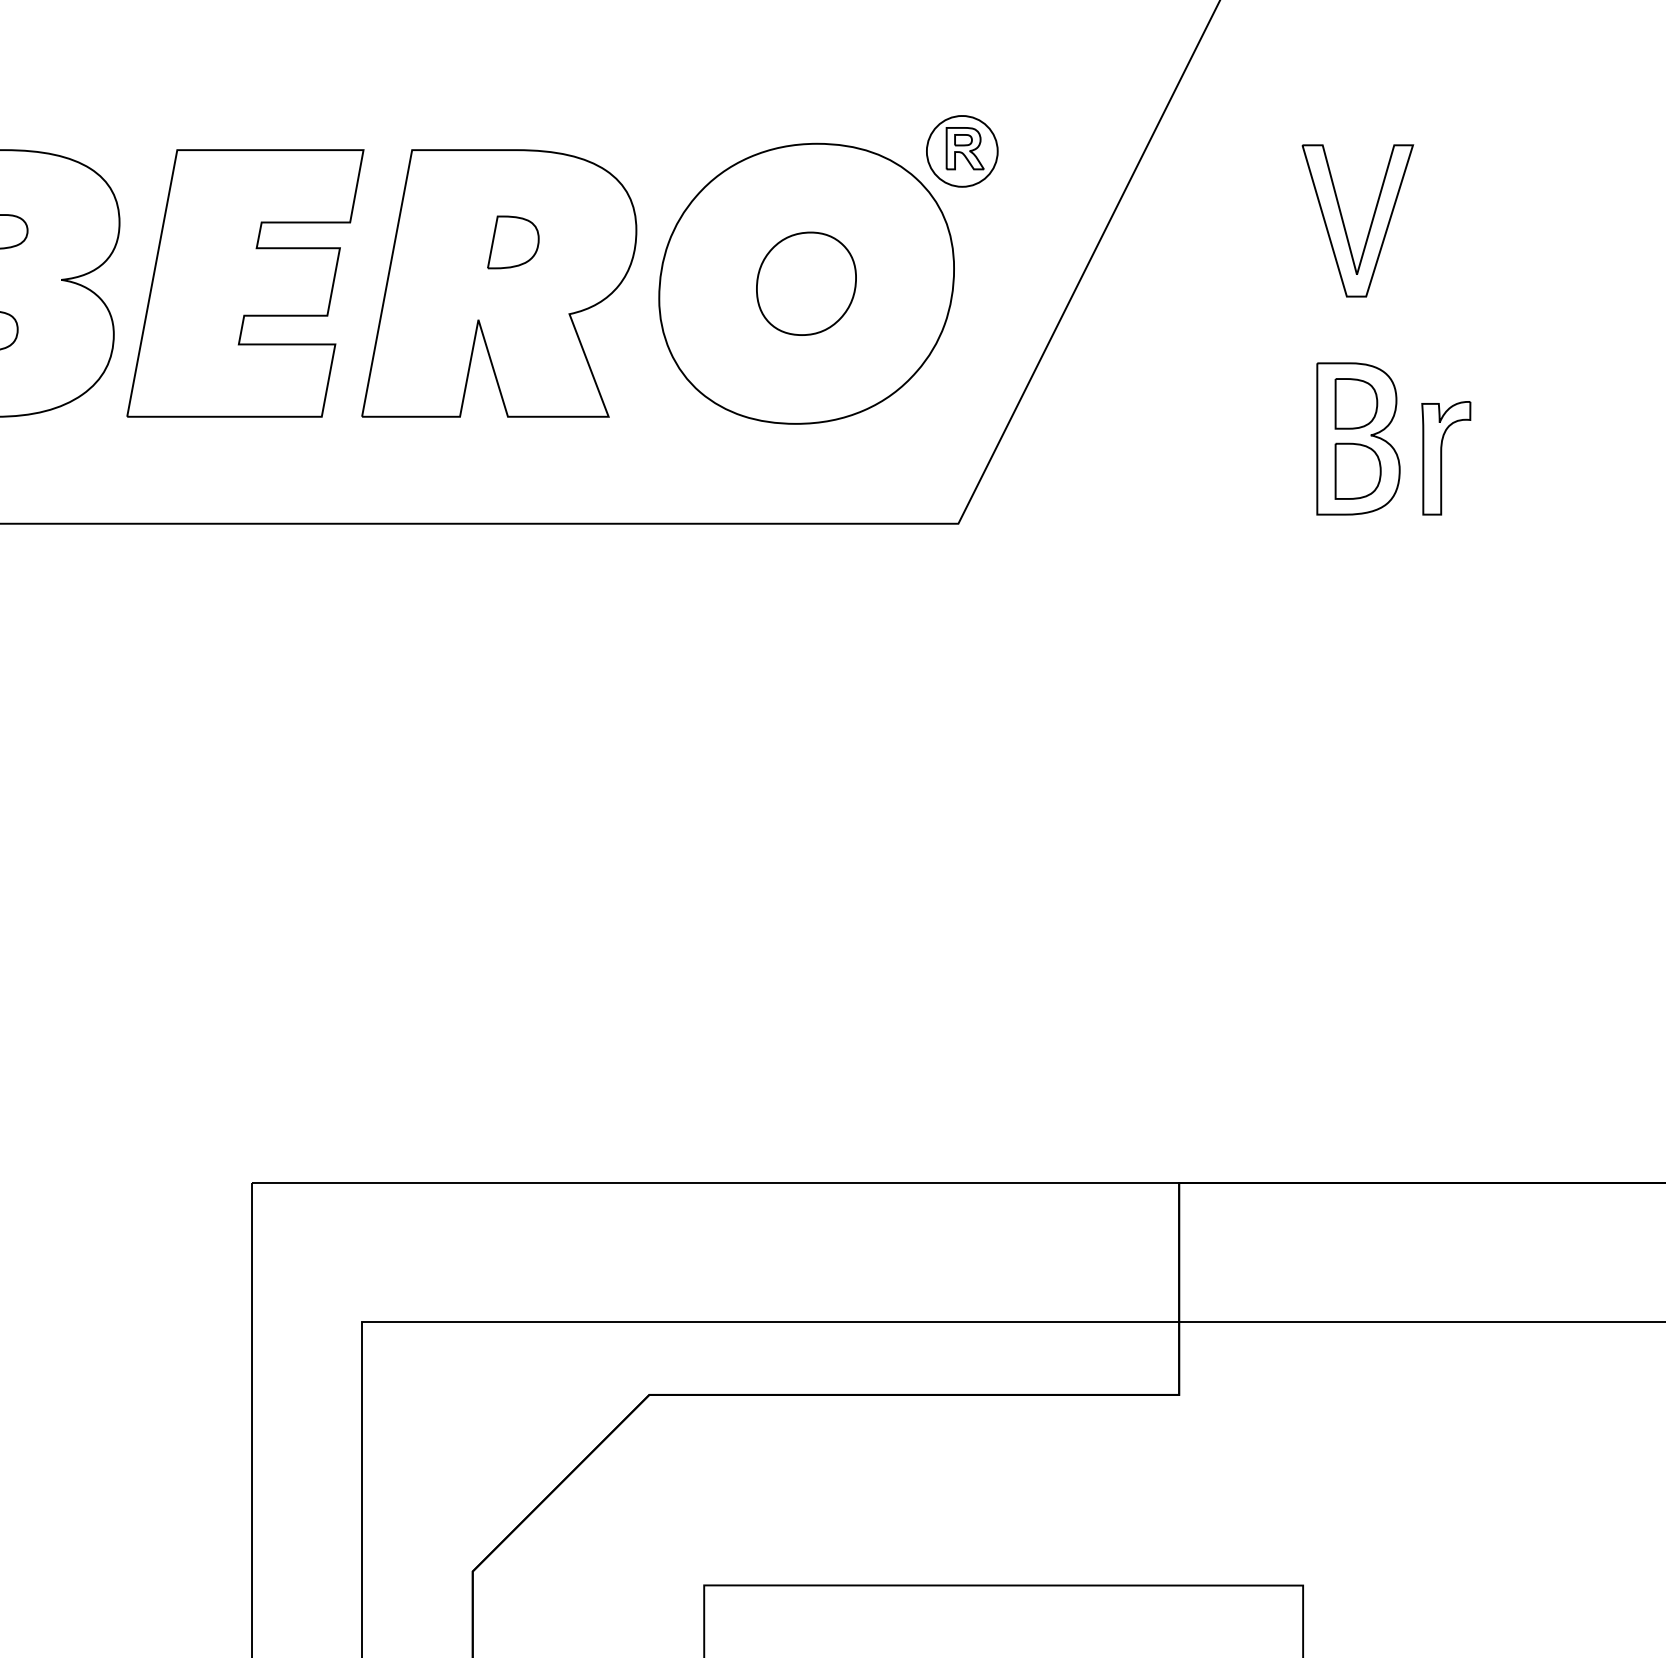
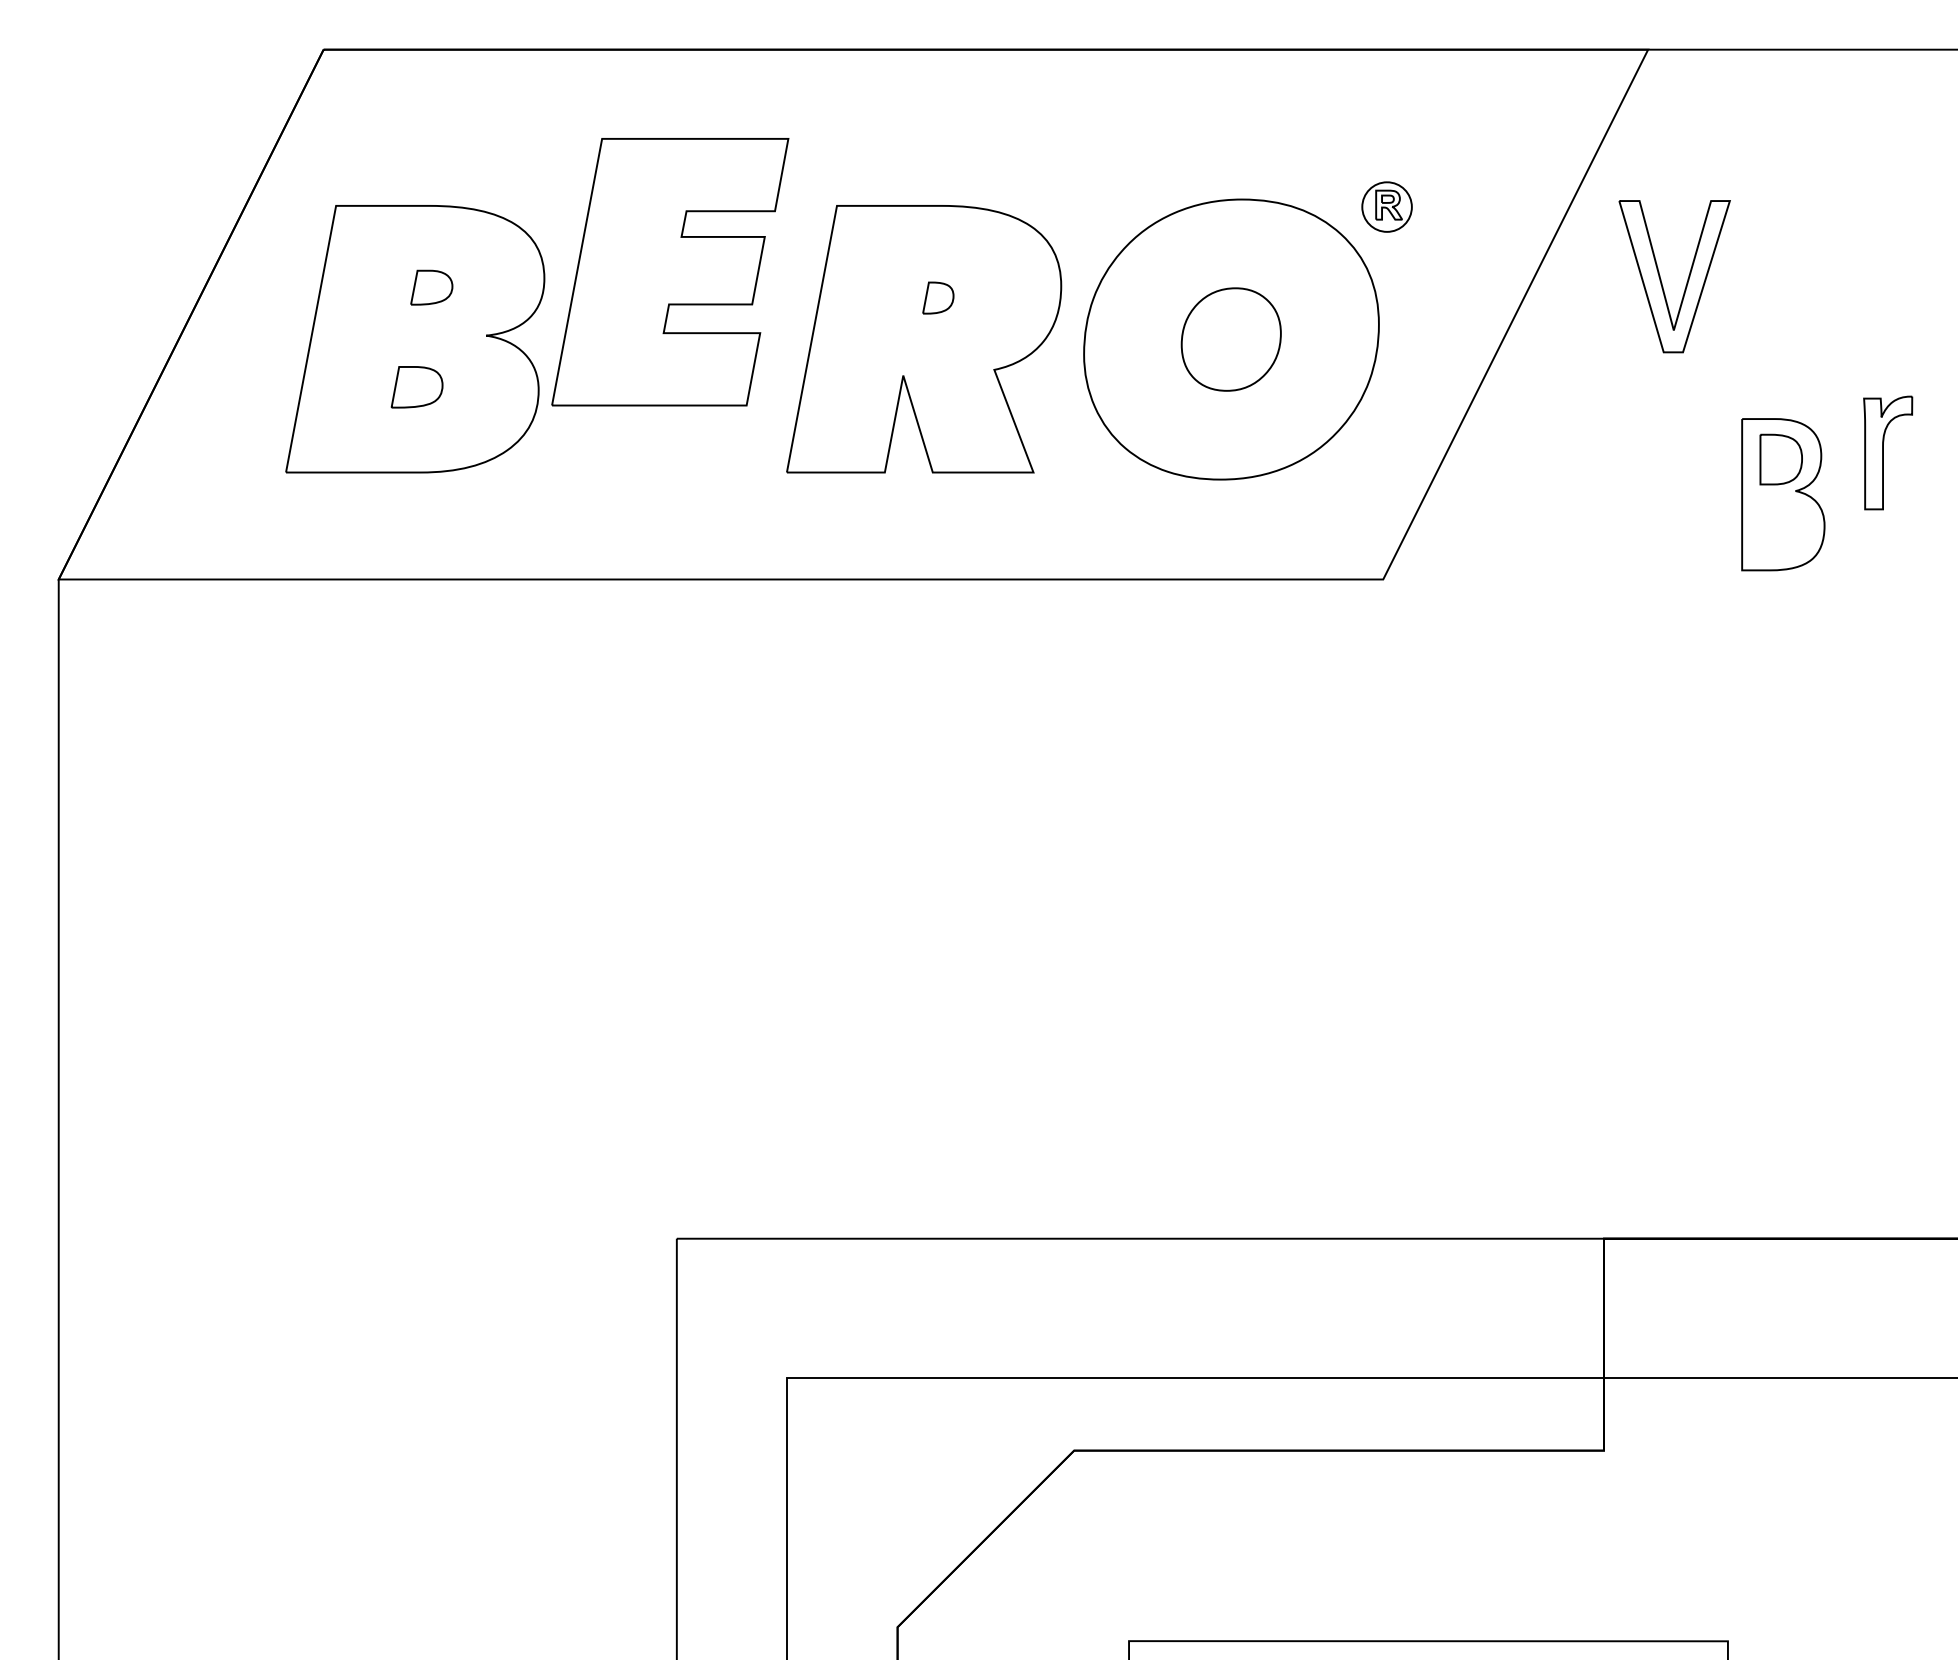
part: (961, 150) -> (1386, 206), size x0.7
part: (1370, 222) -> (1687, 278), moved
part: (513, 241) -> (938, 297), size x0.6
part: (245, 283) -> (670, 272), moved
part: (1446, 457) -> (1888, 452), moved
part: (1357, 470) -> (1782, 526), removed

